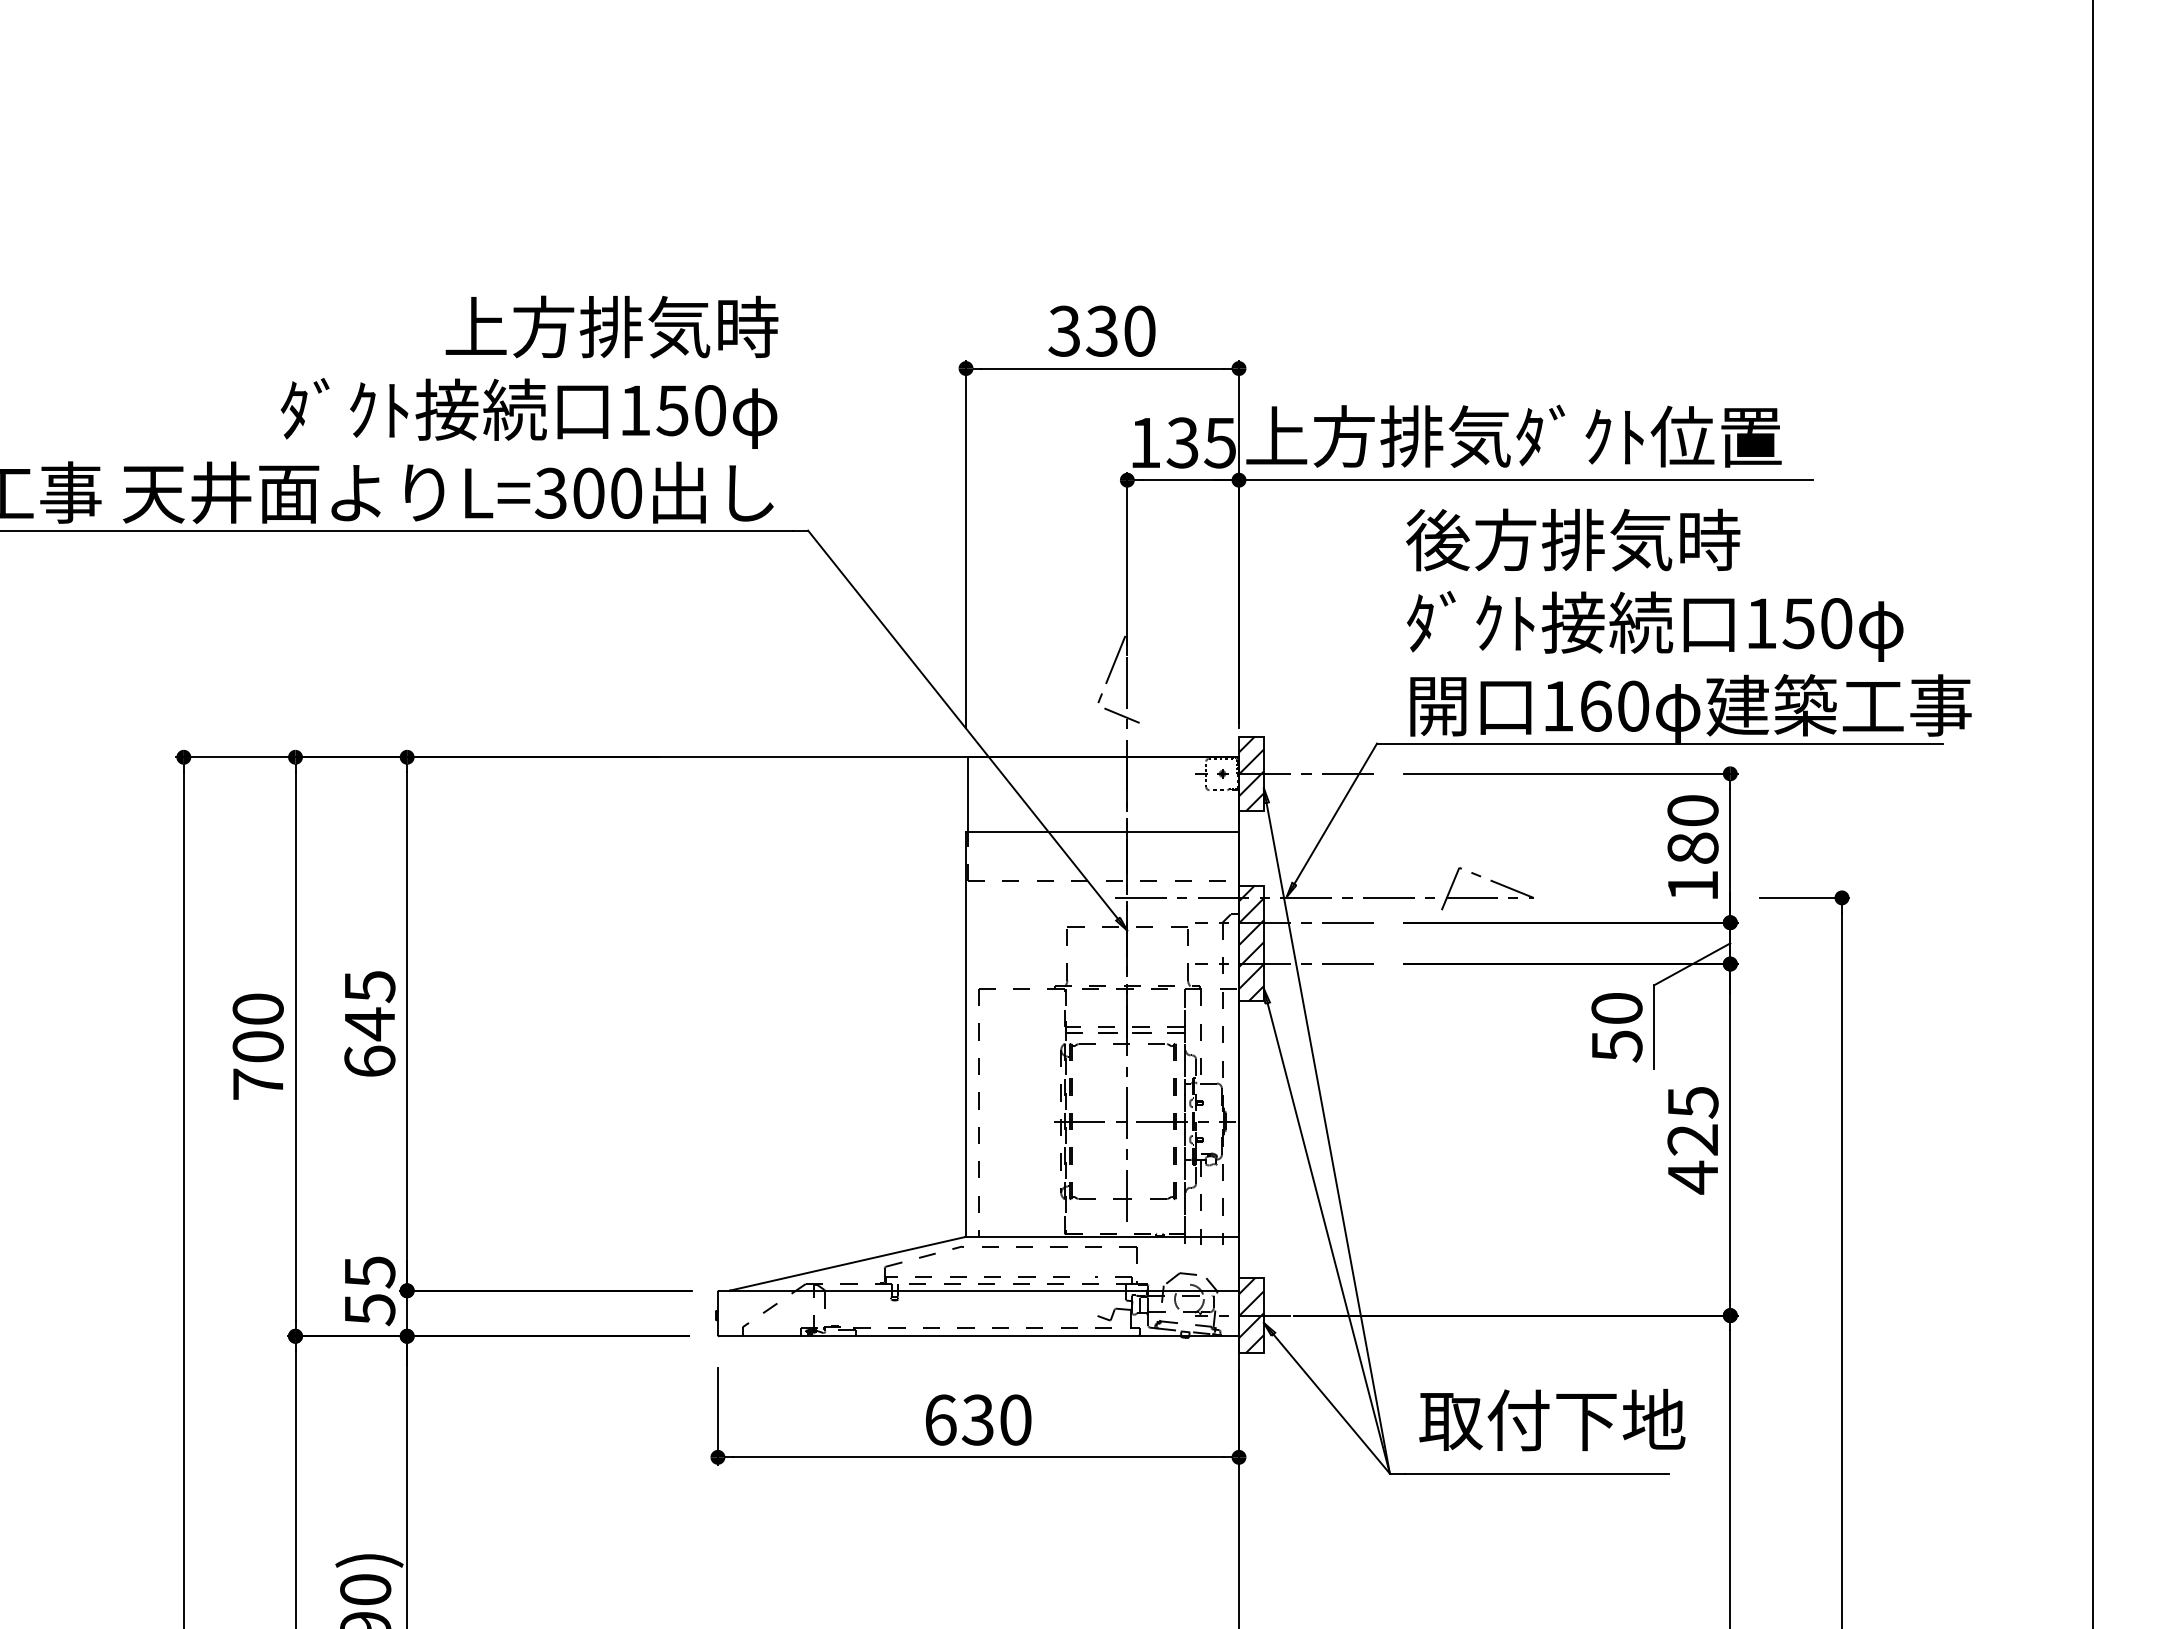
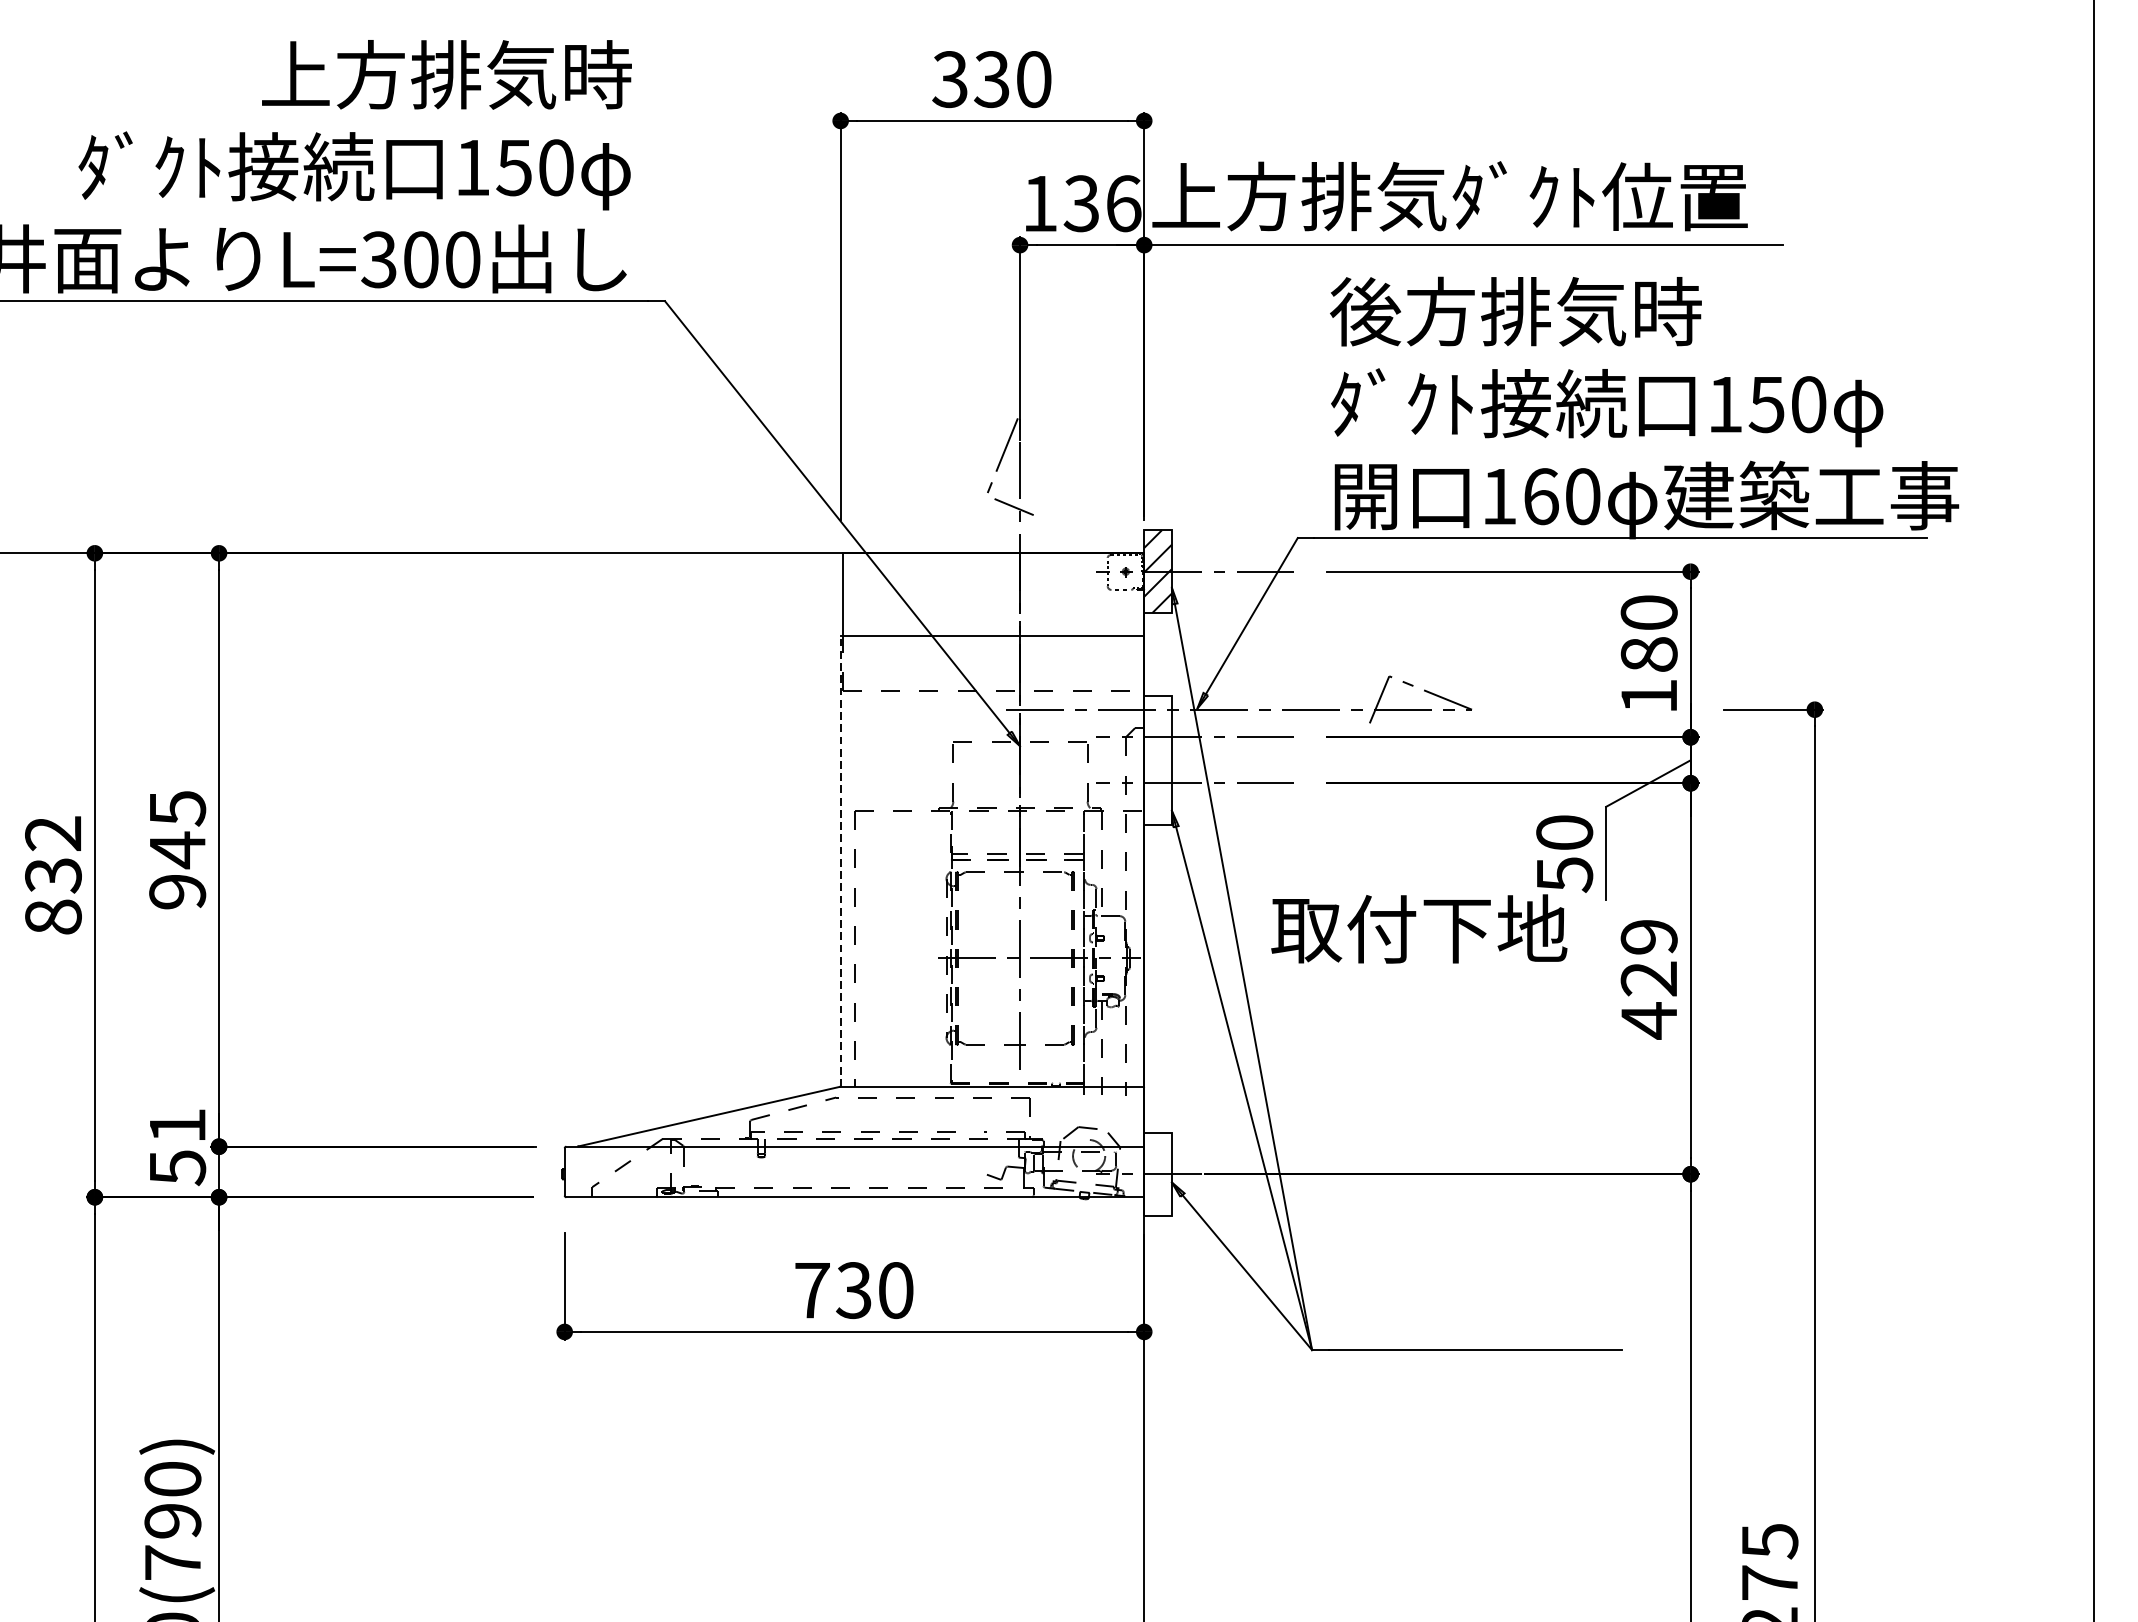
text: (1220, 442) -> (1123, 203), 135 -> 136
hatch: (1251, 943) -> (1158, 760), removed
line: (966, 1034) -> (841, 861), solid -> dashed
text: (257, 1046) -> (52, 874), 700 -> 832
text: (369, 1061) -> (177, 891), 645 -> 945
text: (1692, 1102) -> (1648, 937), 425 -> 429
text: (370, 1272) -> (178, 1126), 55 -> 51
hatch: (1251, 1315) -> (1158, 1174), removed
text: (940, 1419) -> (812, 1289), 630 -> 730
text: (1552, 1420) -> (1419, 929), moved

